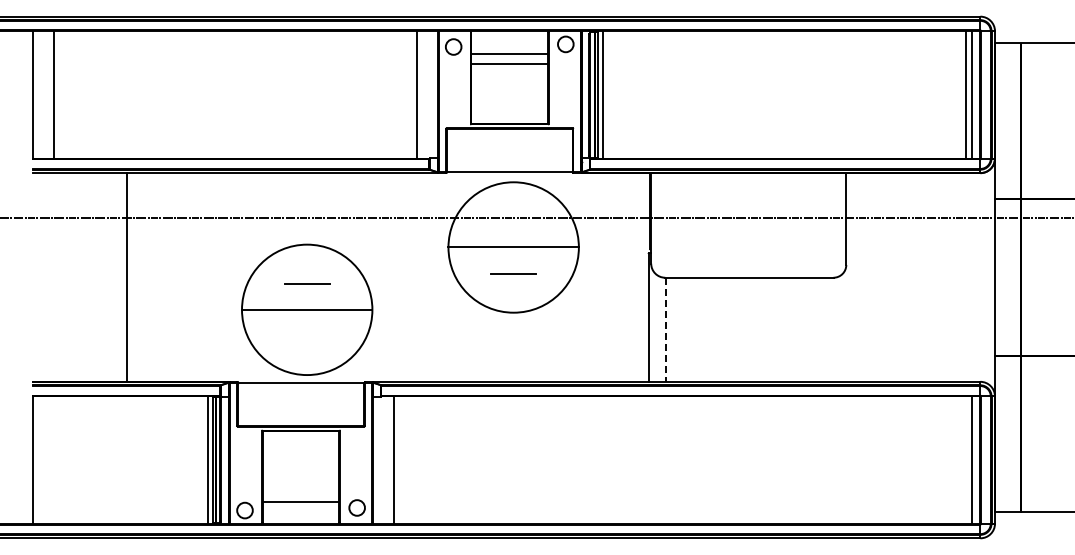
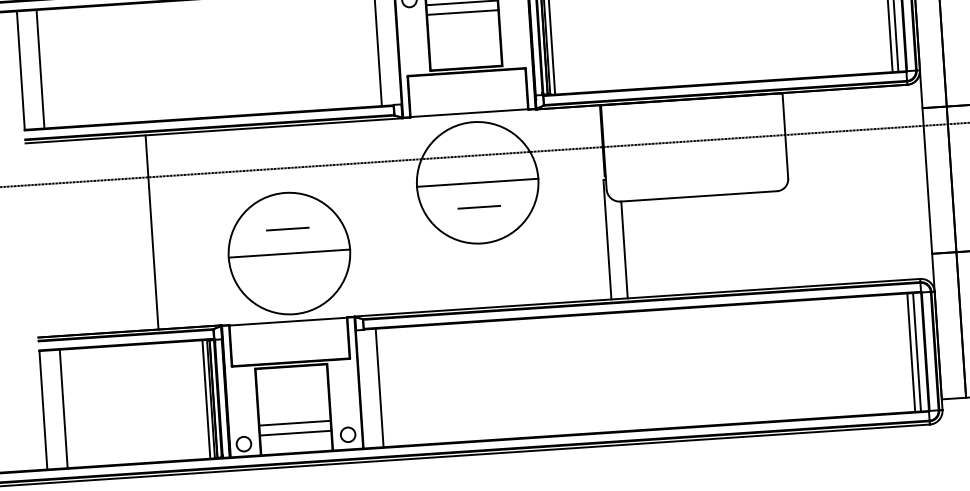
line: (126, 277) -> (151, 232), moved
line: (666, 330) -> (624, 250), dashed -> solid
line: (54, 459) -> (63, 408), added
line: (965, 459) -> (911, 352), added
line: (300, 491) -> (294, 422), added

